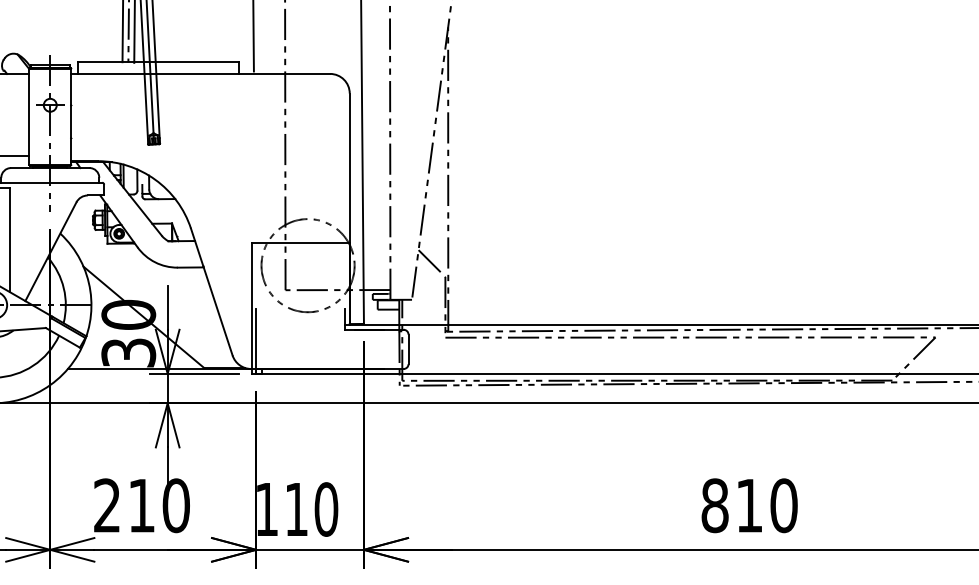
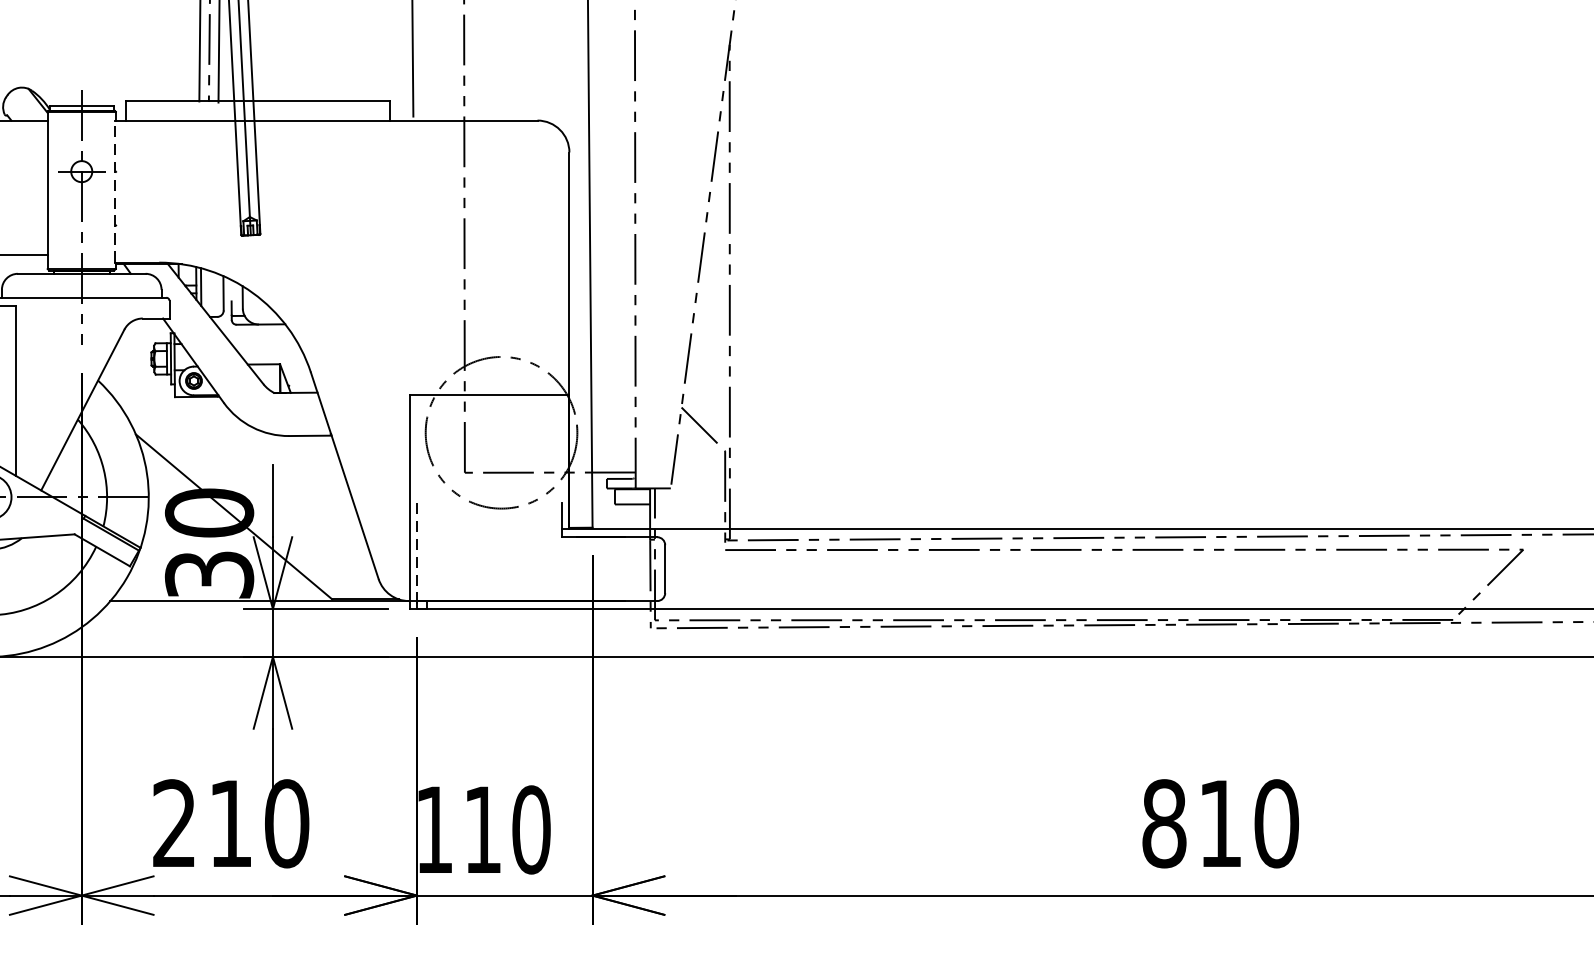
line: (70, 117) -> (114, 191), solid -> dashed
line: (256, 341) -> (417, 556), solid -> dashed

